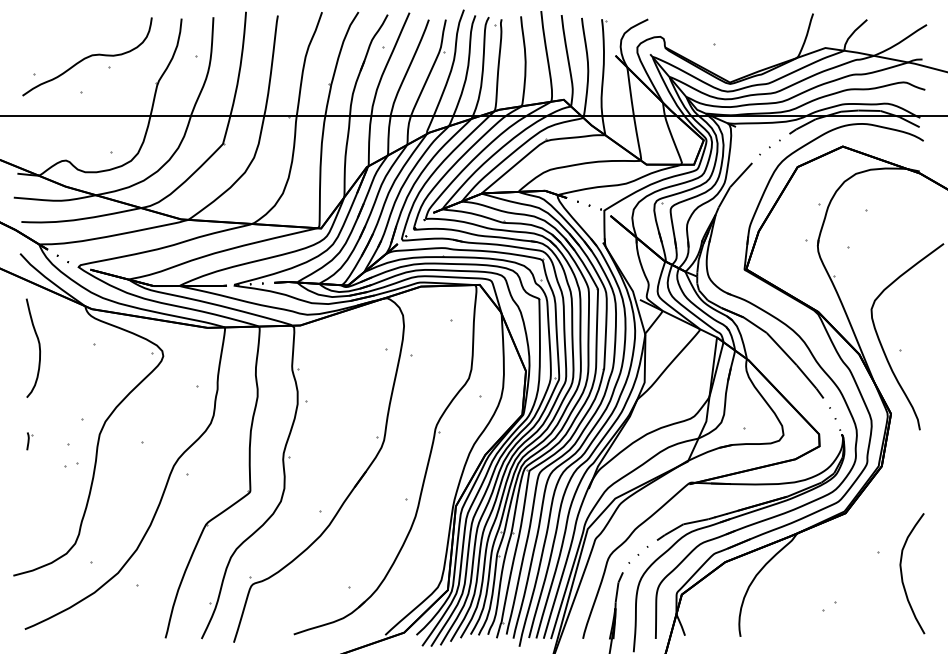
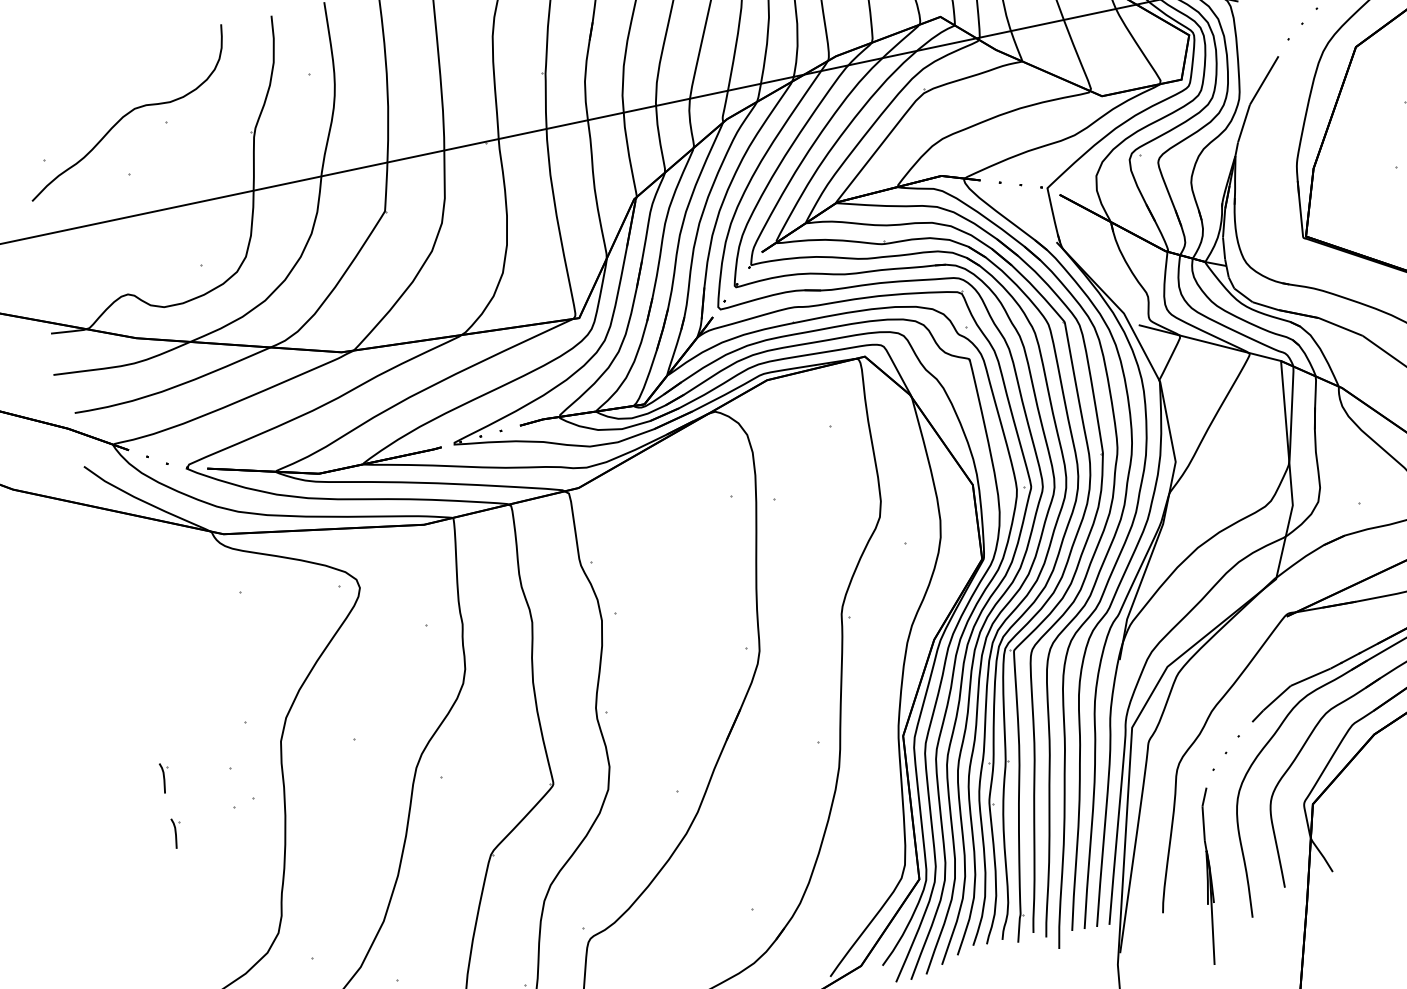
curve: (38, 347) -> (147, 617), removed
part: (29, 474) -> (177, 833), added

